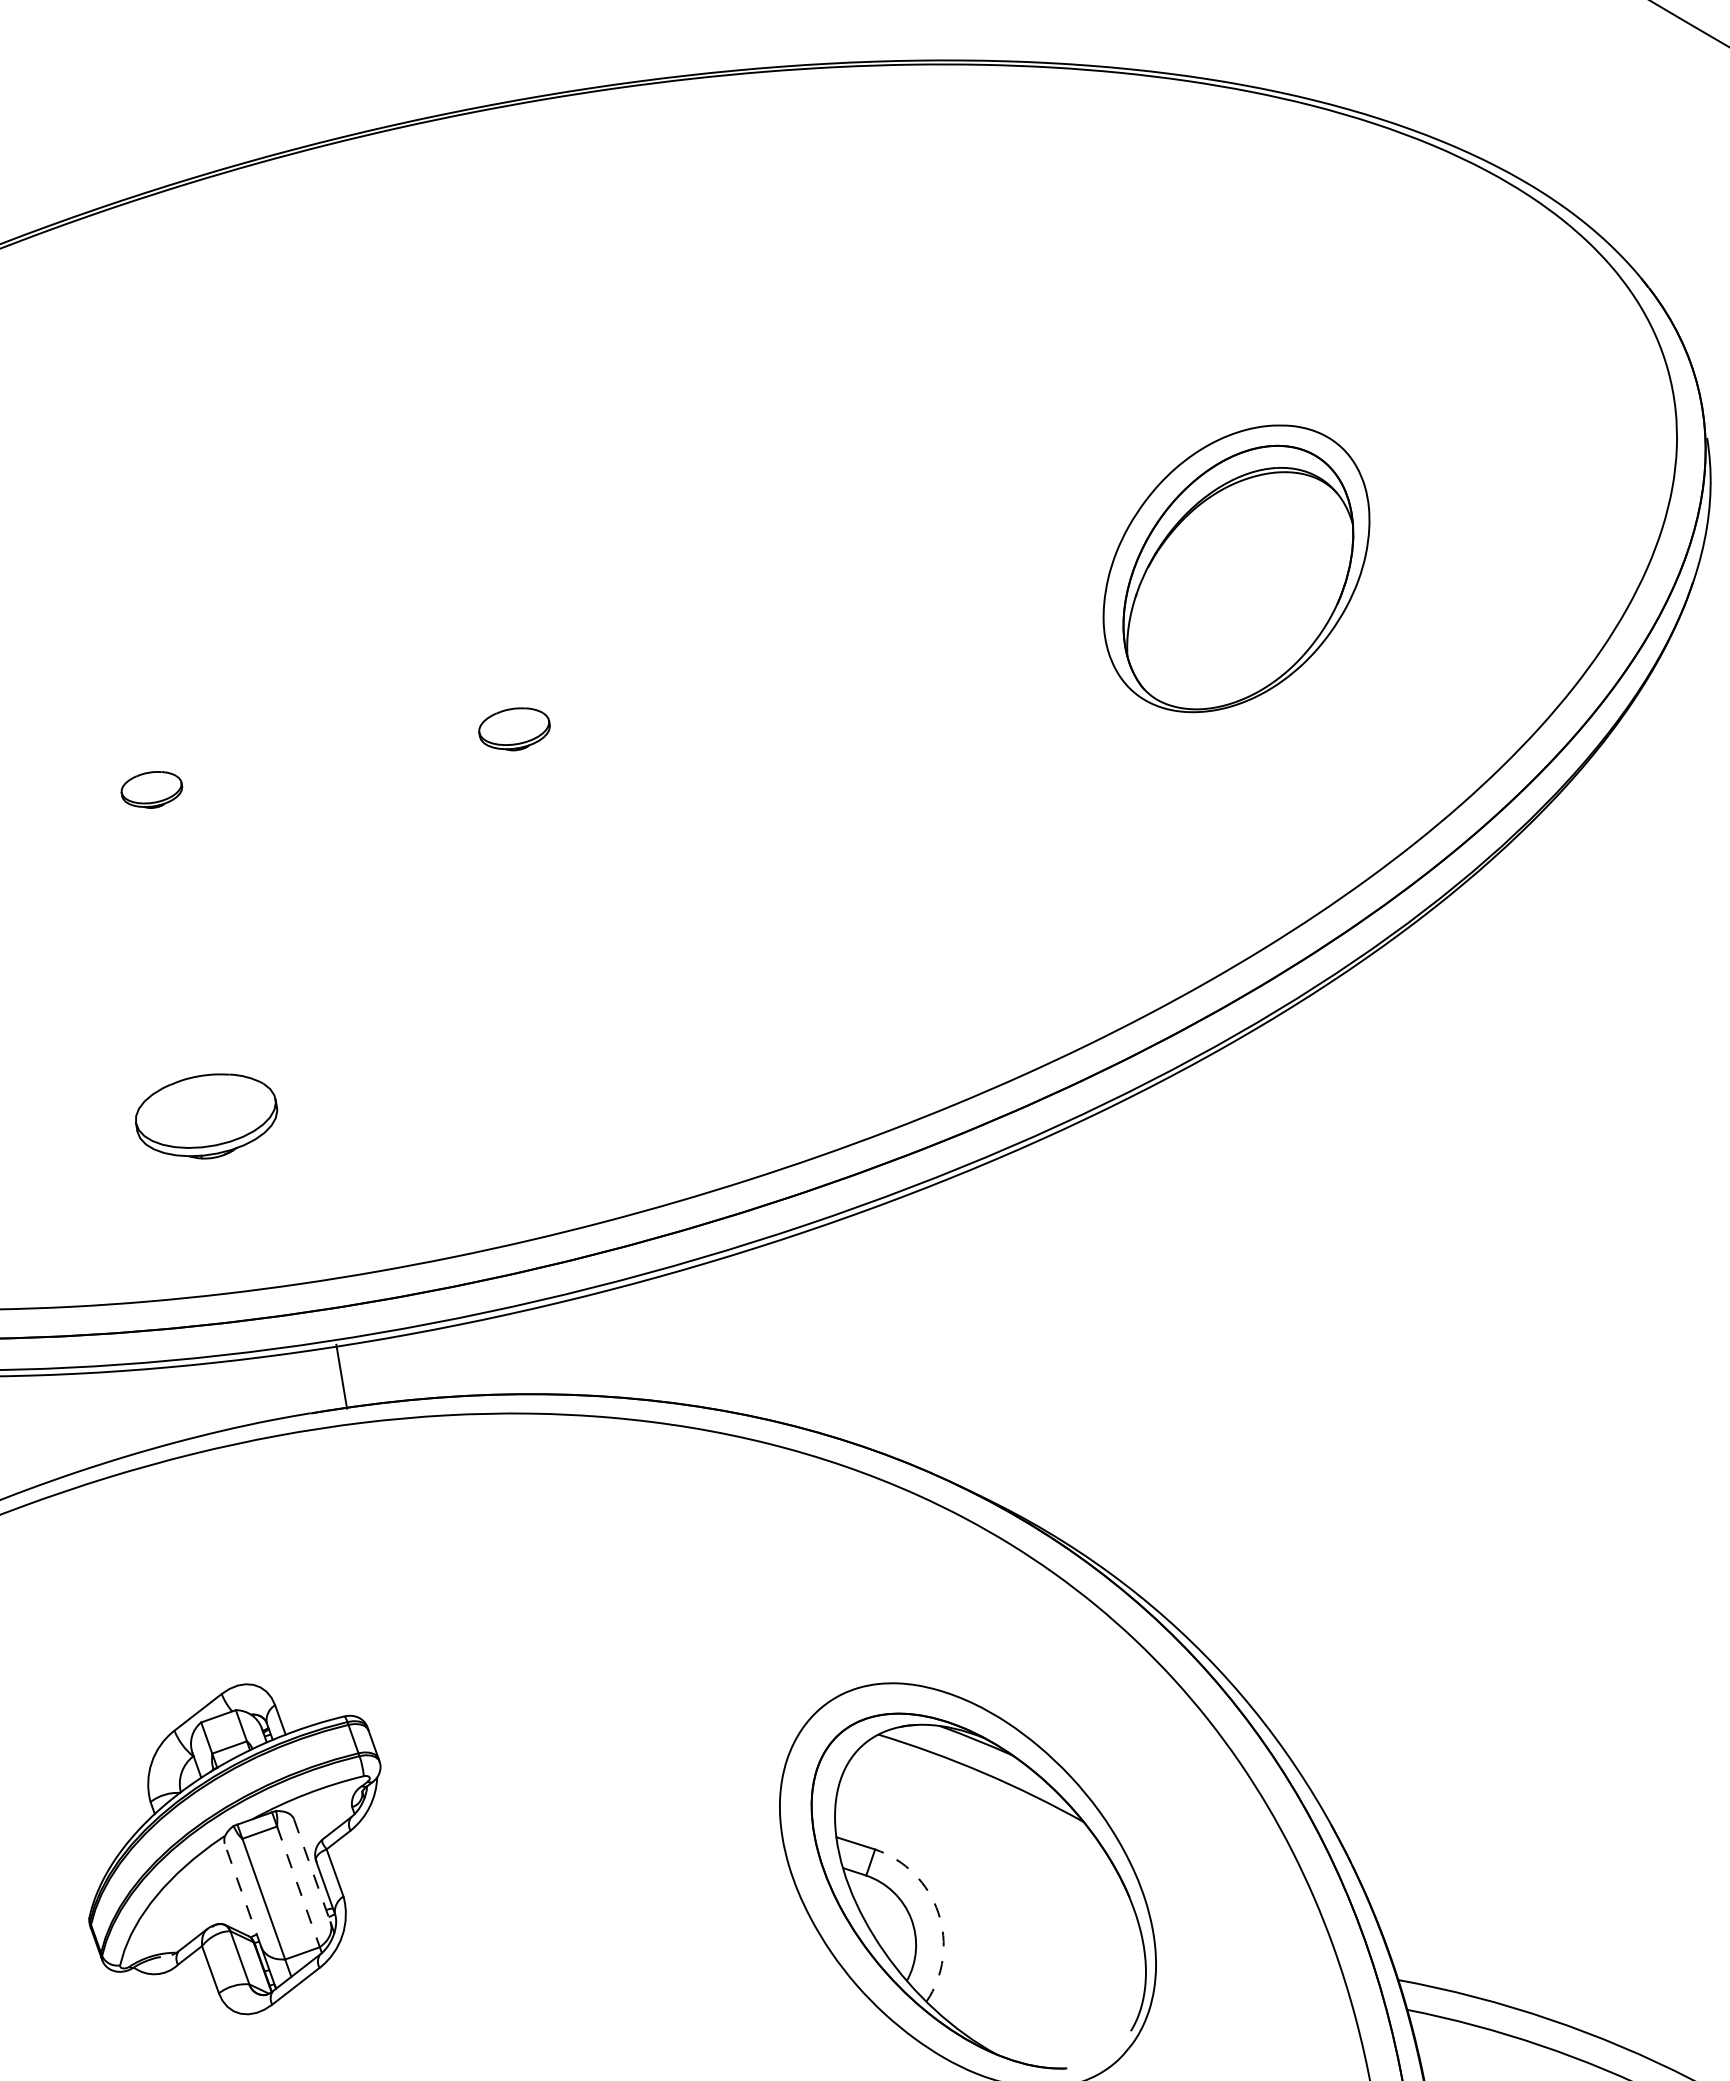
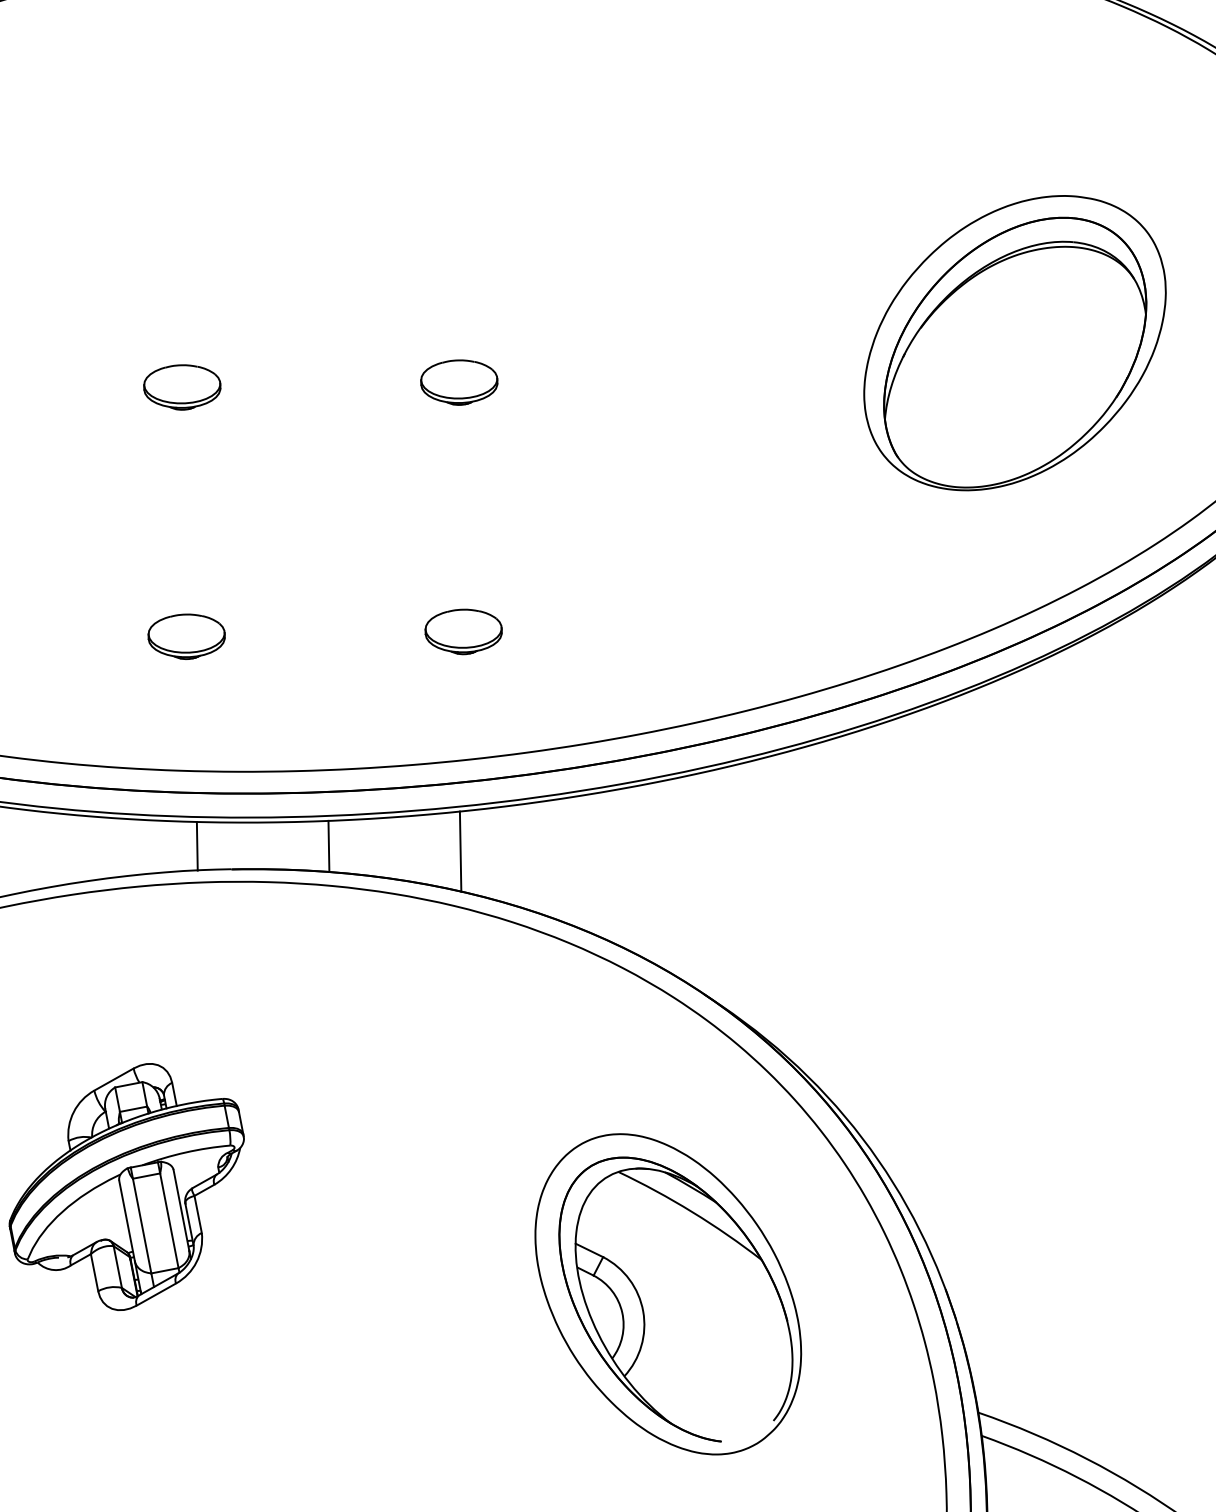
part: (1236, 568) -> (1014, 342), size x1.43
part: (514, 729) -> (459, 382), size x1.43
part: (151, 789) -> (182, 386), size x1.67
part: (568, 1055) -> (463, 631), added
part: (206, 1116) -> (186, 636), size x0.71
line: (608, 1344) -> (460, 851), added
line: (434, 1363) -> (328, 845), added
line: (341, 1376) -> (197, 846), moved
line: (312, 1870) -> (181, 1210), dashed -> solid
line: (298, 1887) -> (169, 1221), dashed -> solid
line: (242, 1895) -> (126, 1220), dashed -> solid
arc: (938, 1912) -> (643, 1311), dashed -> solid

